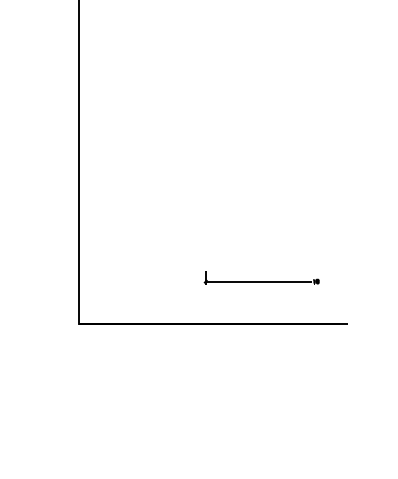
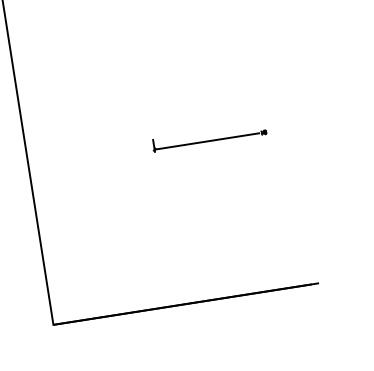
part: (261, 277) -> (209, 136), moved

